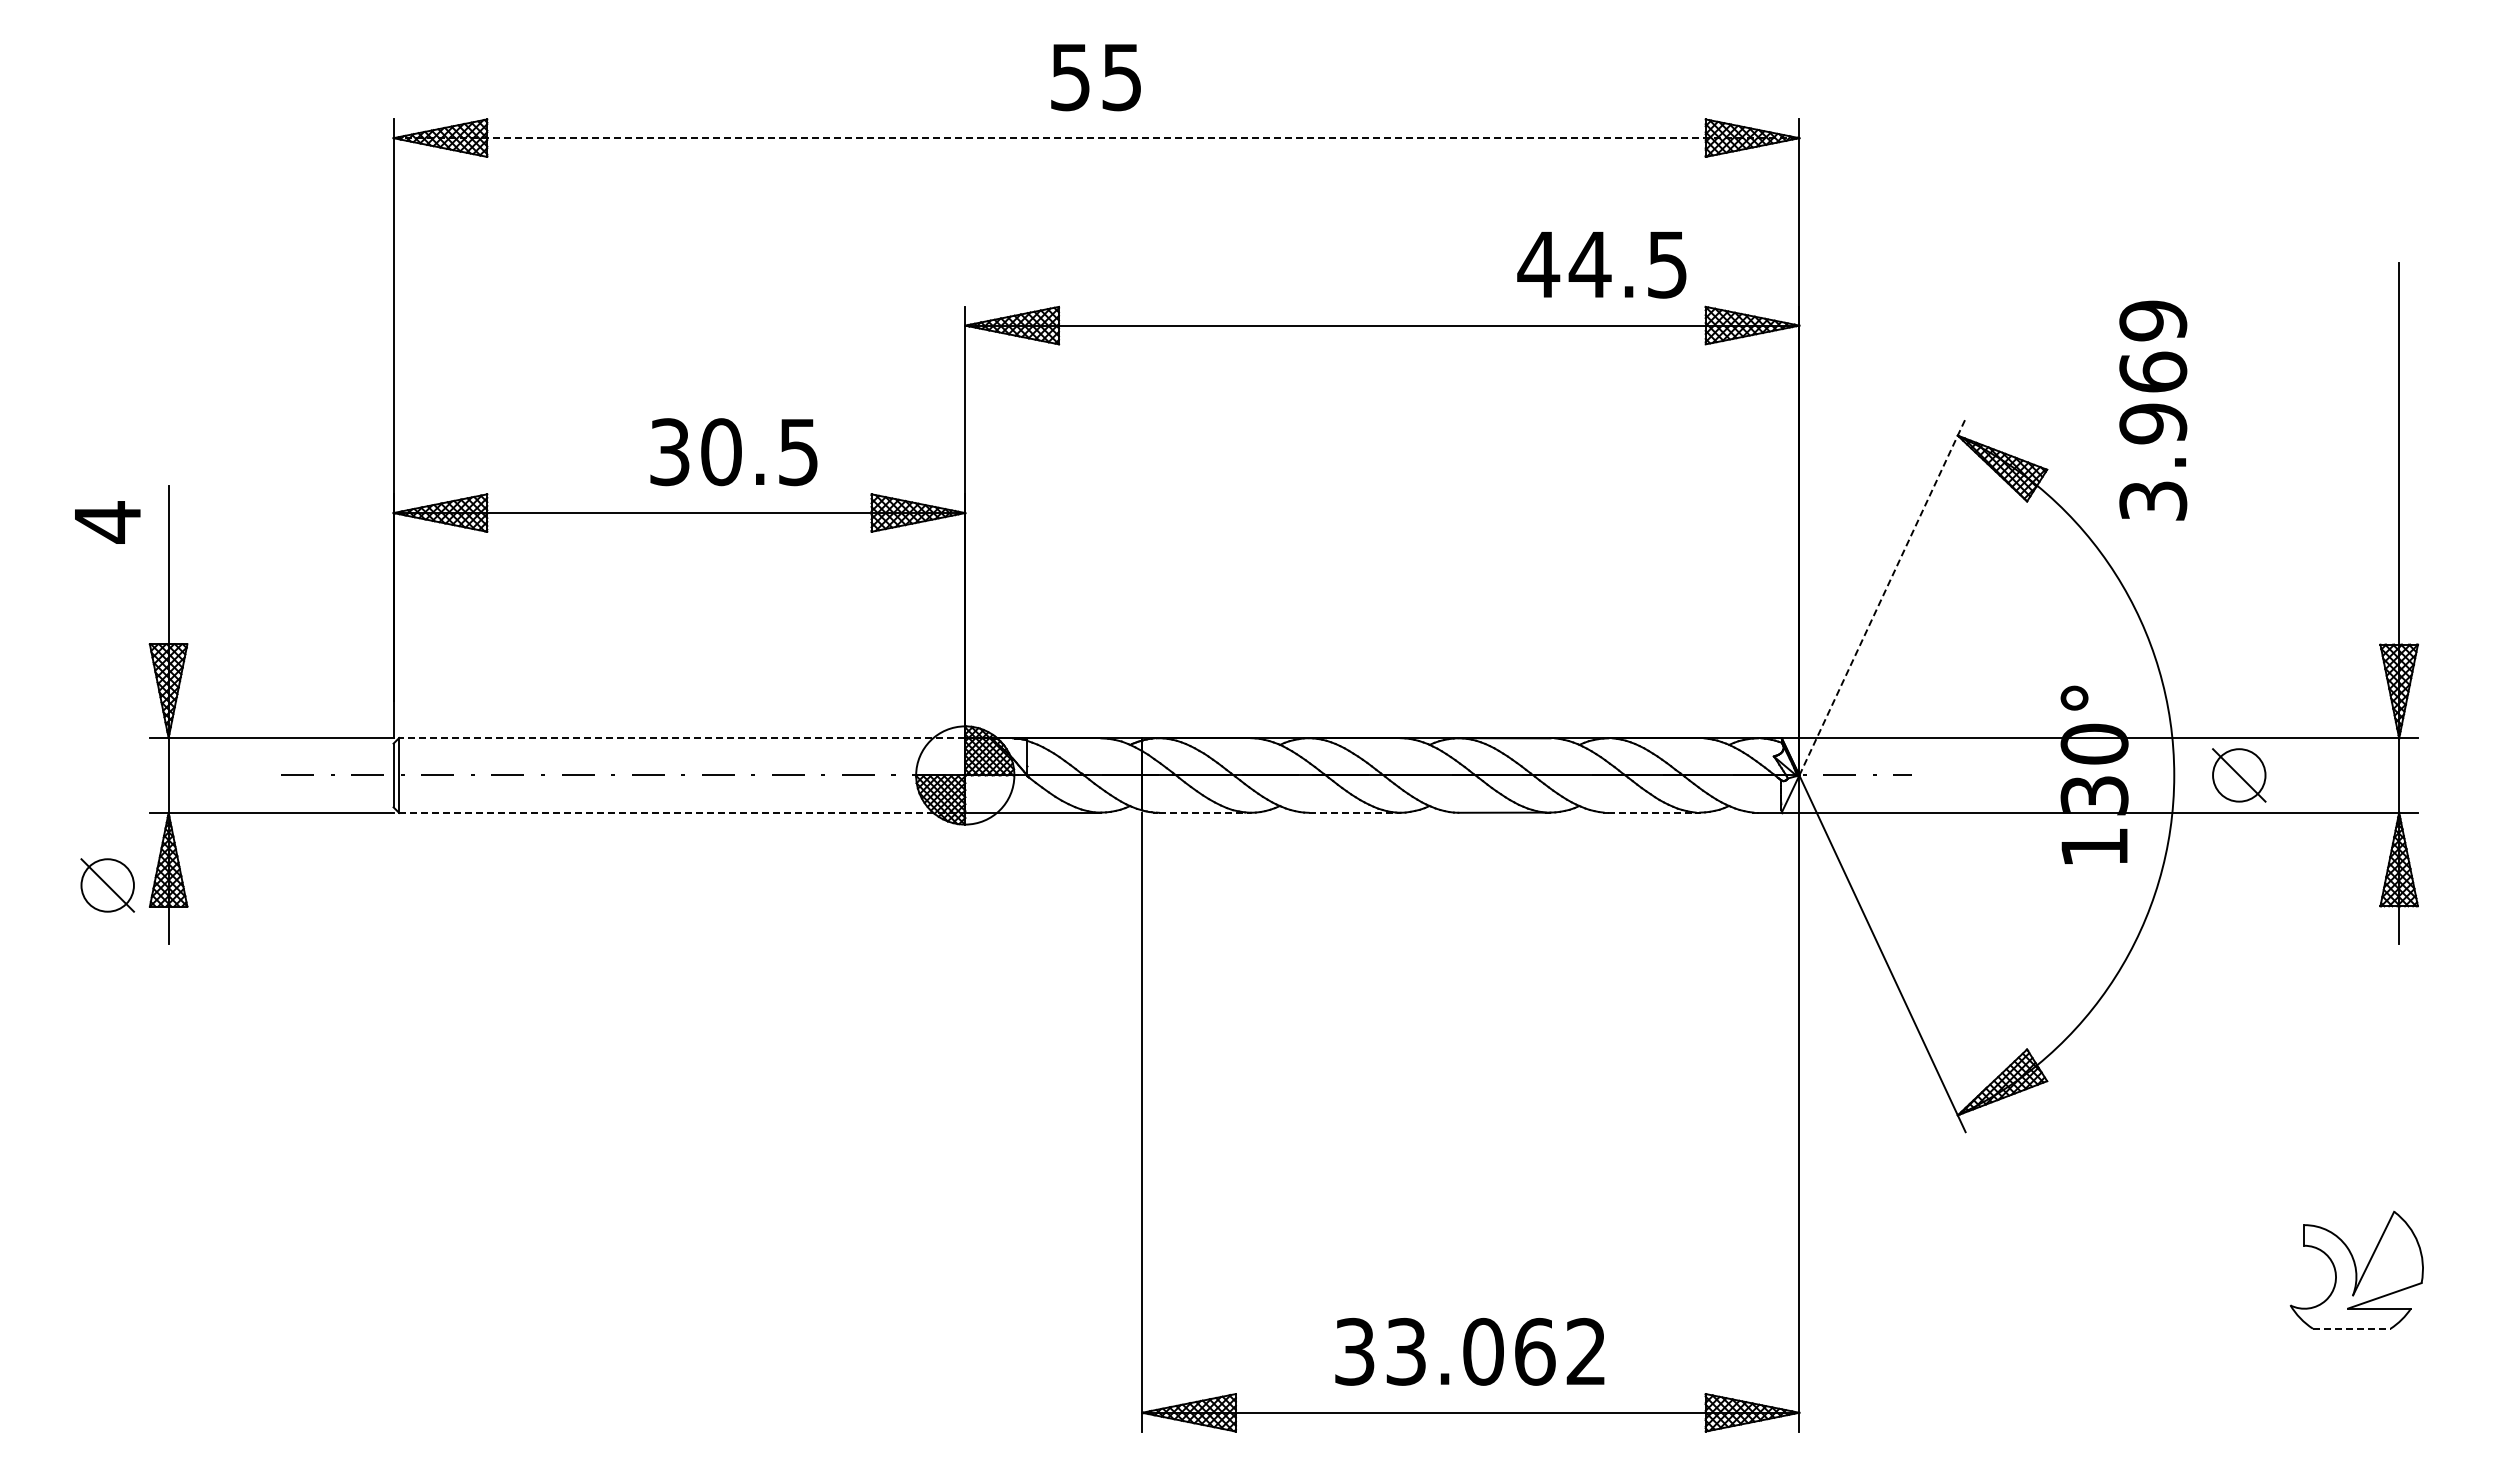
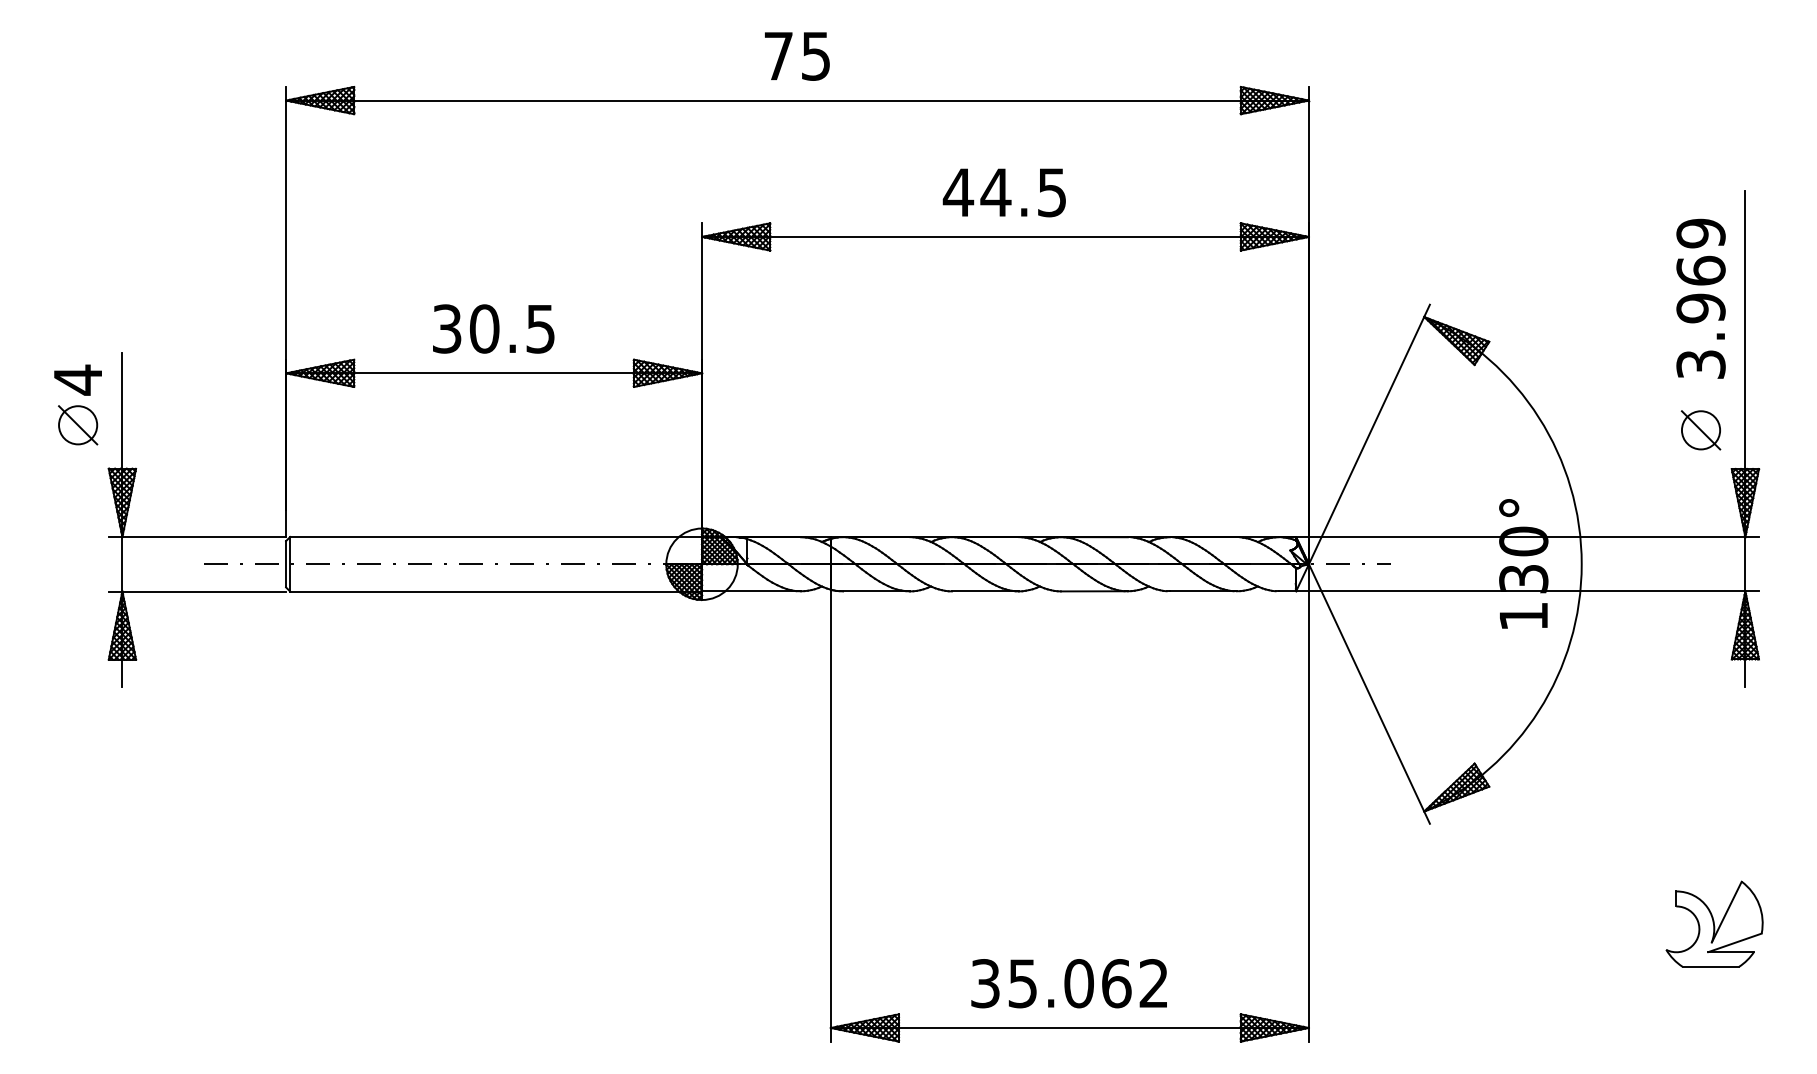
text: (1070, 77) -> (778, 56), 55 -> 75
line: (1096, 138) -> (797, 100), dashed -> solid
text: (1601, 265) -> (1004, 193), moved
text: (2153, 410) -> (1701, 298), moved
text: (733, 452) -> (493, 329), moved
line: (1882, 597) -> (1369, 434), dashed -> solid
line: (681, 737) -> (495, 536), dashed -> solid
part: (2239, 775) -> (1701, 430), moved
line: (682, 812) -> (496, 591), dashed -> solid
line: (1205, 812) -> (876, 591), dashed -> solid
line: (1355, 812) -> (985, 591), dashed -> solid
line: (1654, 812) -> (1203, 591), dashed -> solid
part: (107, 885) -> (77, 425), moved
line: (2351, 1328) -> (1710, 966), dashed -> solid
text: (1406, 1351) -> (1023, 983), 33.062 -> 35.062

